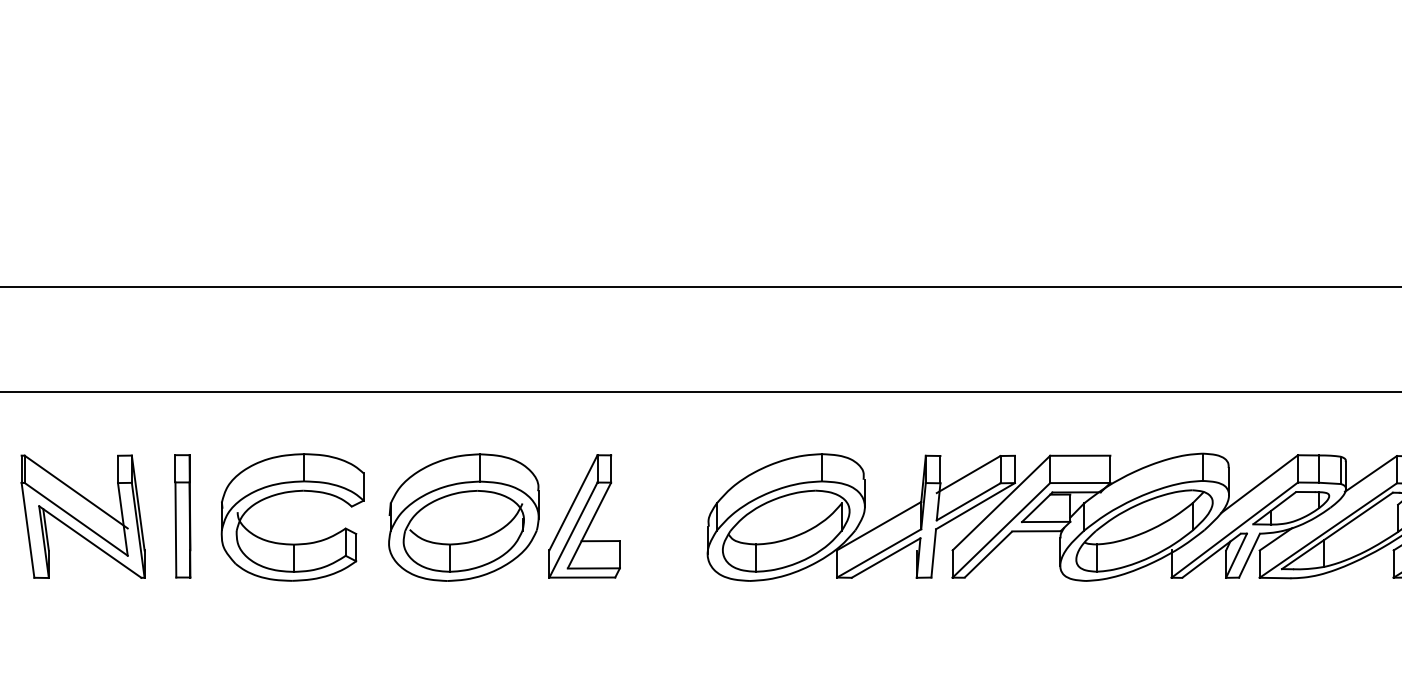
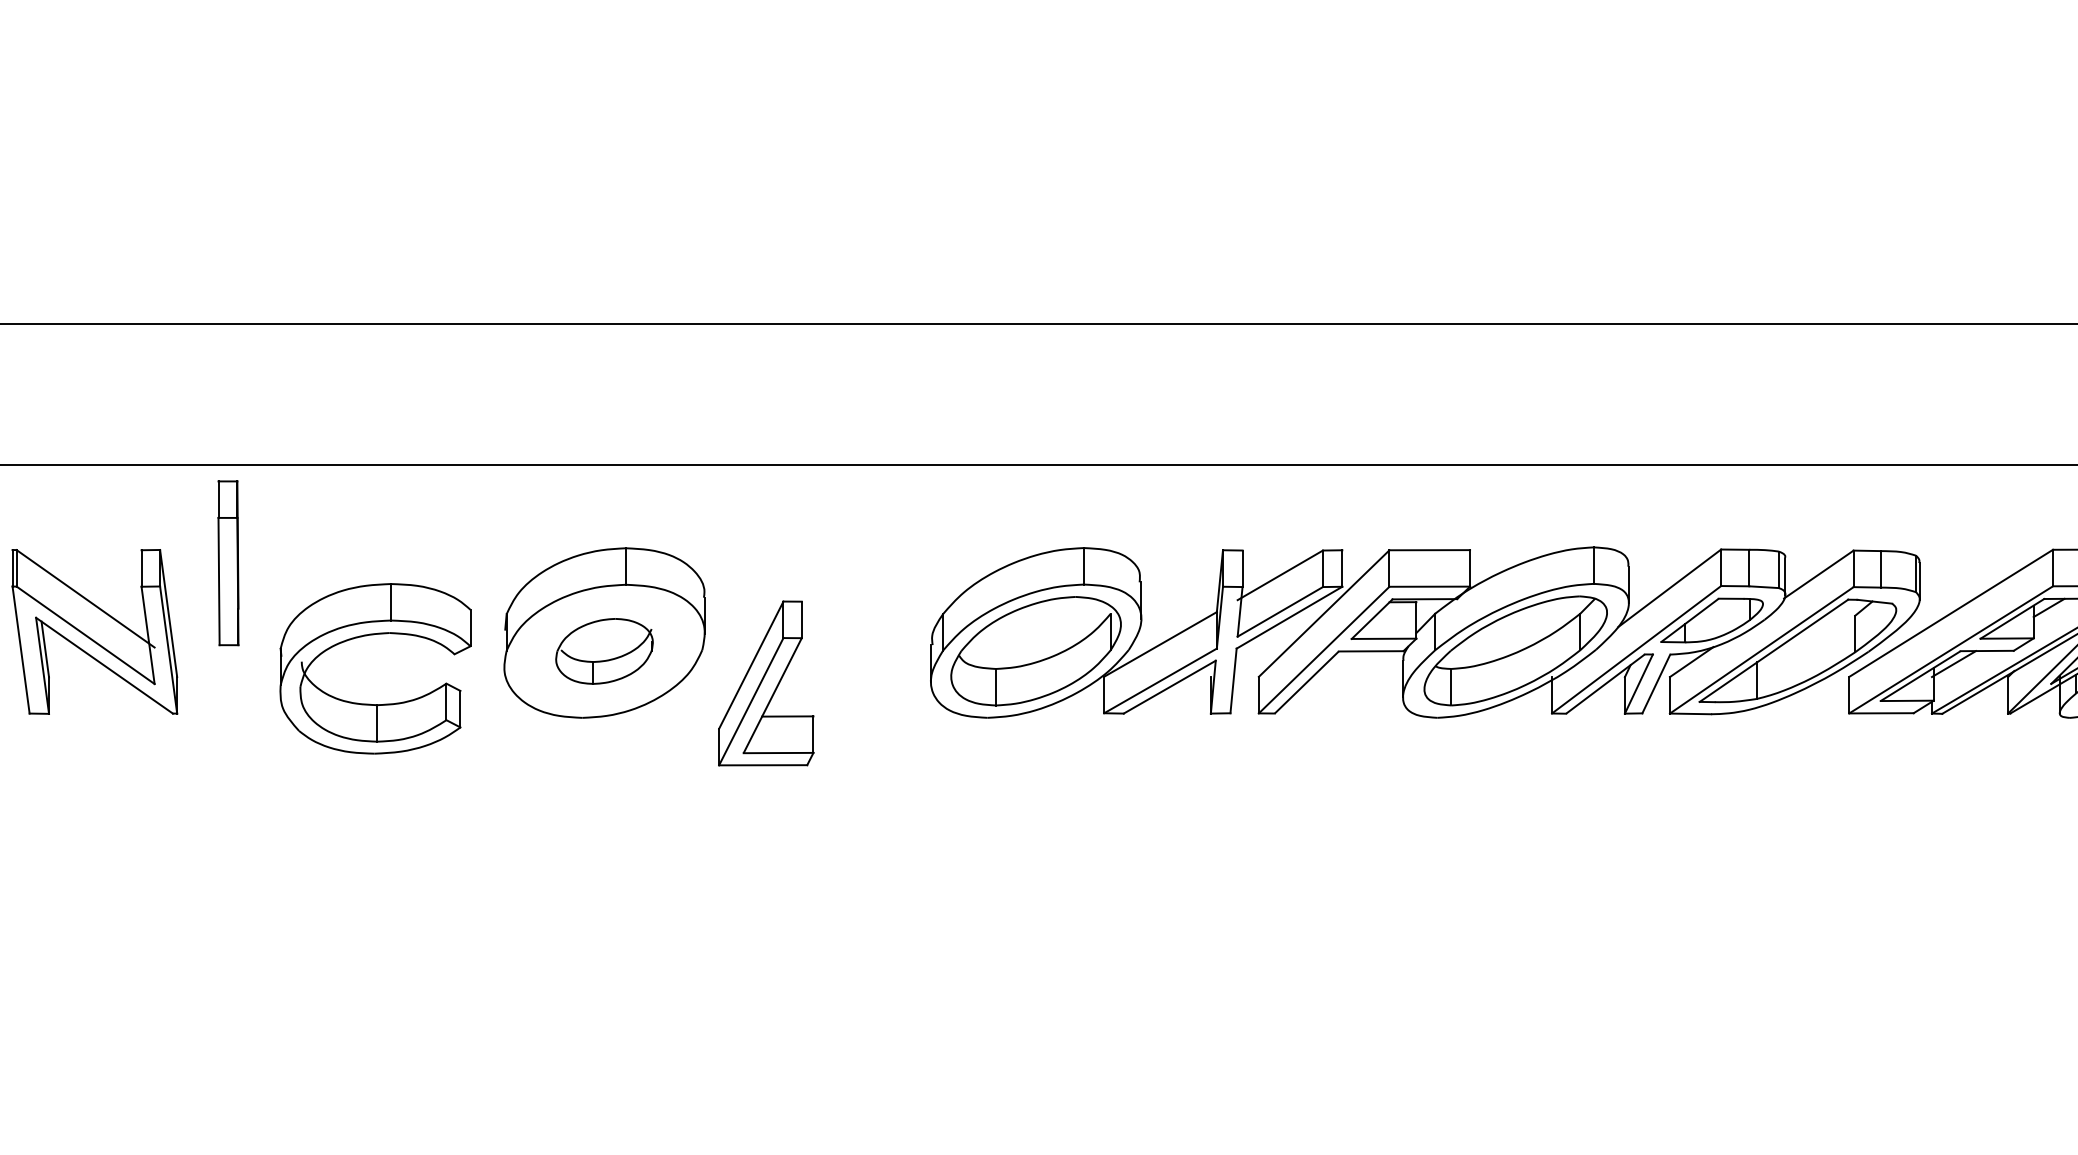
part: (291, 492) -> (373, 635), moved
part: (182, 516) -> (228, 563), moved
part: (584, 516) -> (766, 683), moved
part: (463, 531) -> (604, 651), size x0.6

